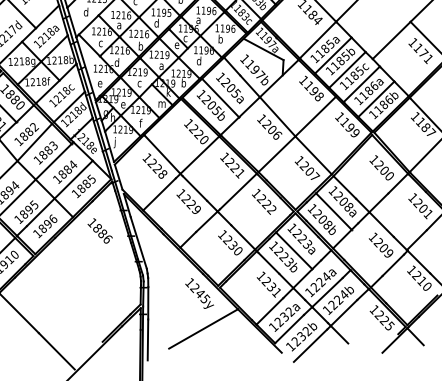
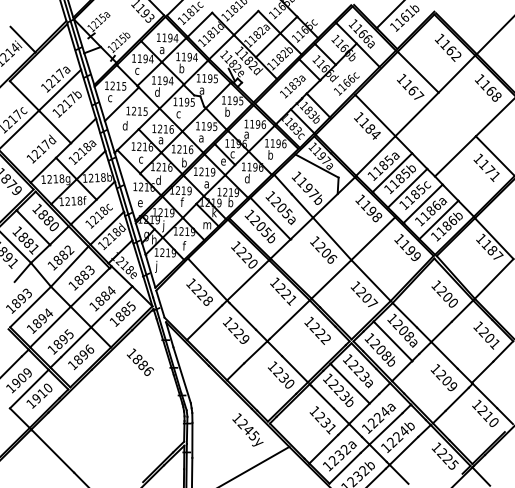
text: (156, 22) -> (201, 137), d -> a
text: (139, 83) -> (182, 202), c -> f
text: (122, 105) -> (164, 226), e -> j

